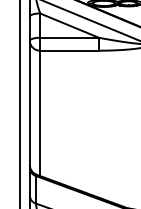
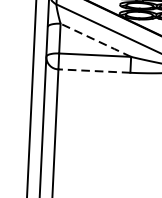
line: (69, 25) -> (95, 40), solid -> dashed
line: (68, 50) -> (93, 70), solid -> dashed

